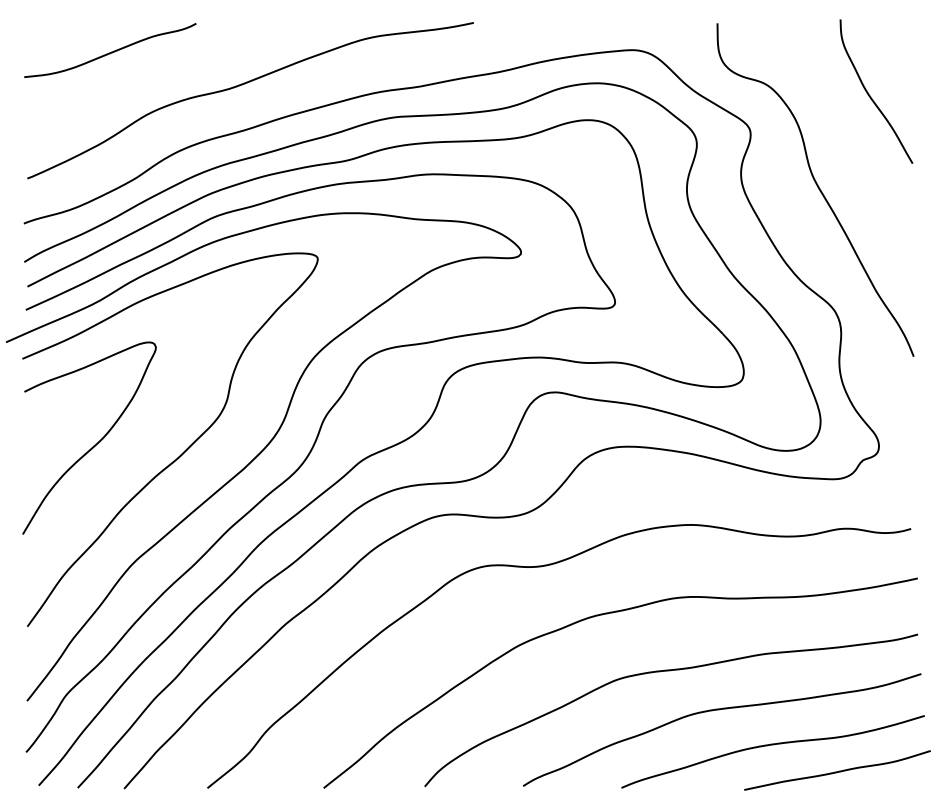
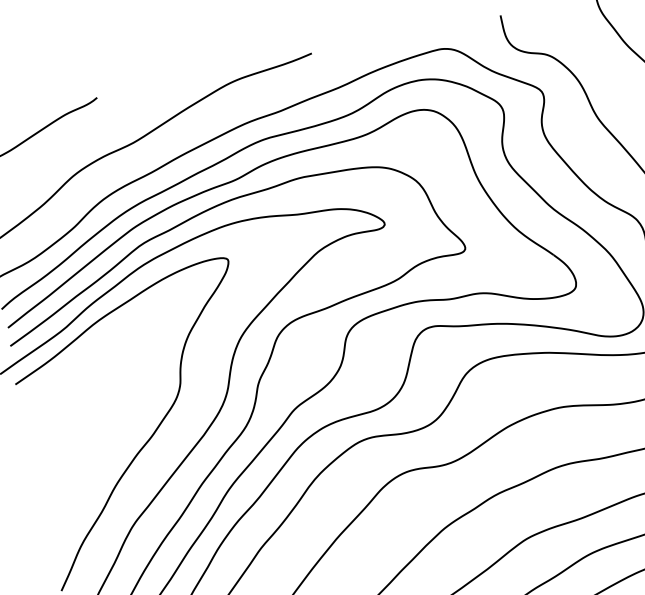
curve: (94, 444) -> (84, 439), removed

